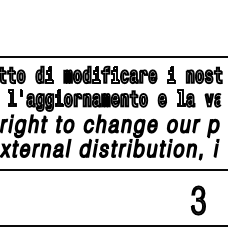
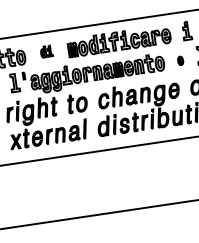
part: (44, 74) -> (46, 51), size x0.6
part: (161, 100) -> (179, 61), size x0.6

